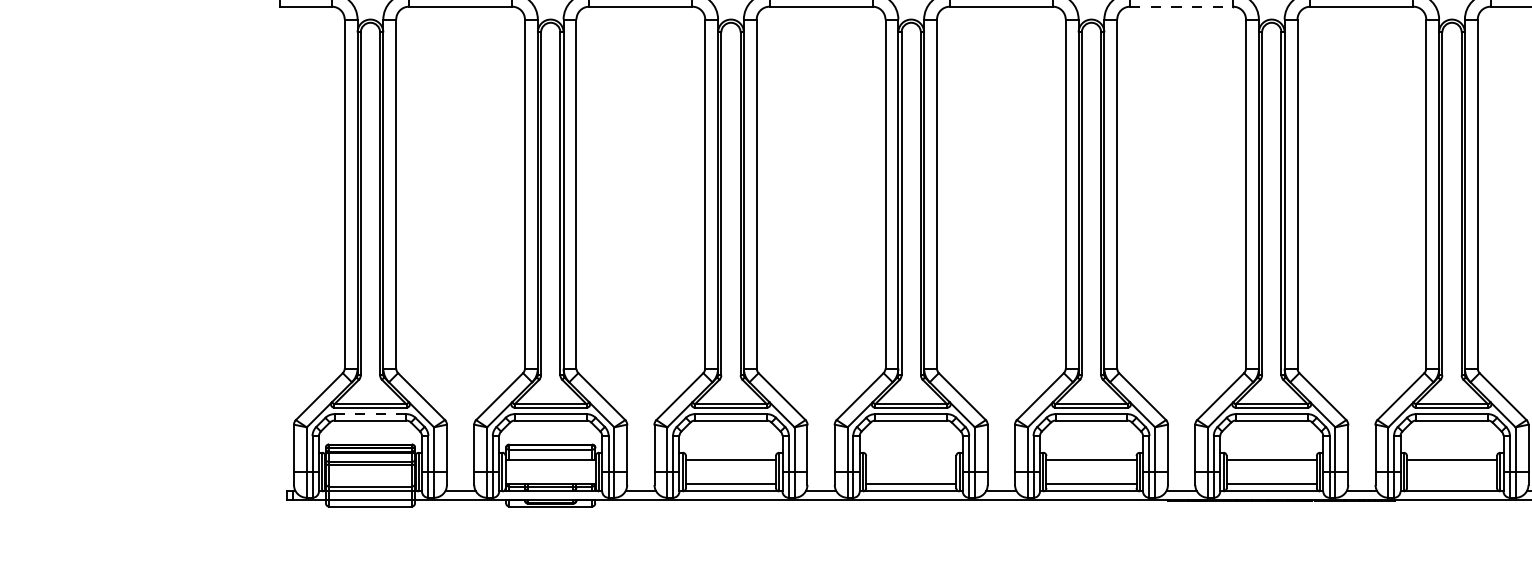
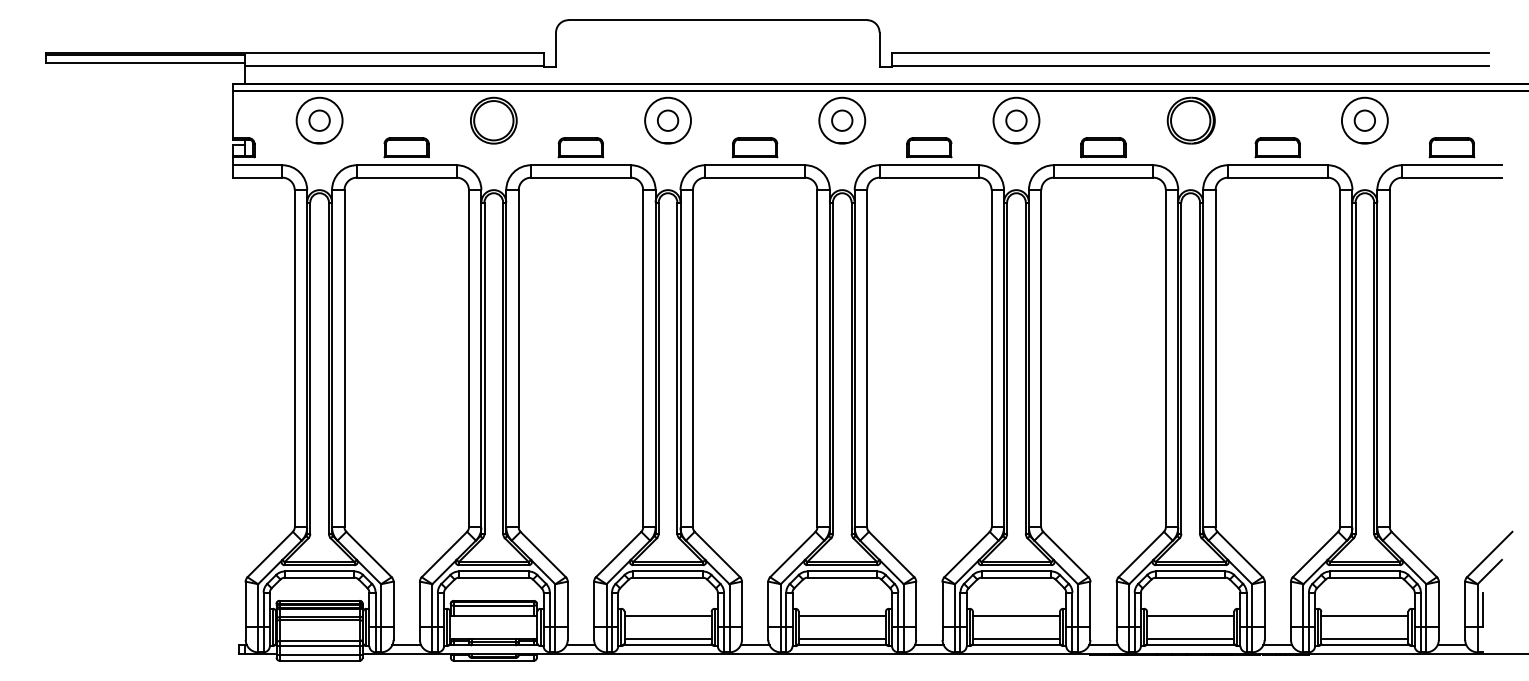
line: (1181, 6) -> (1103, 177), dashed -> solid
line: (370, 414) -> (319, 571), dashed -> solid
line: (910, 459) -> (841, 615), added
line: (1451, 484) -> (1364, 639), added

